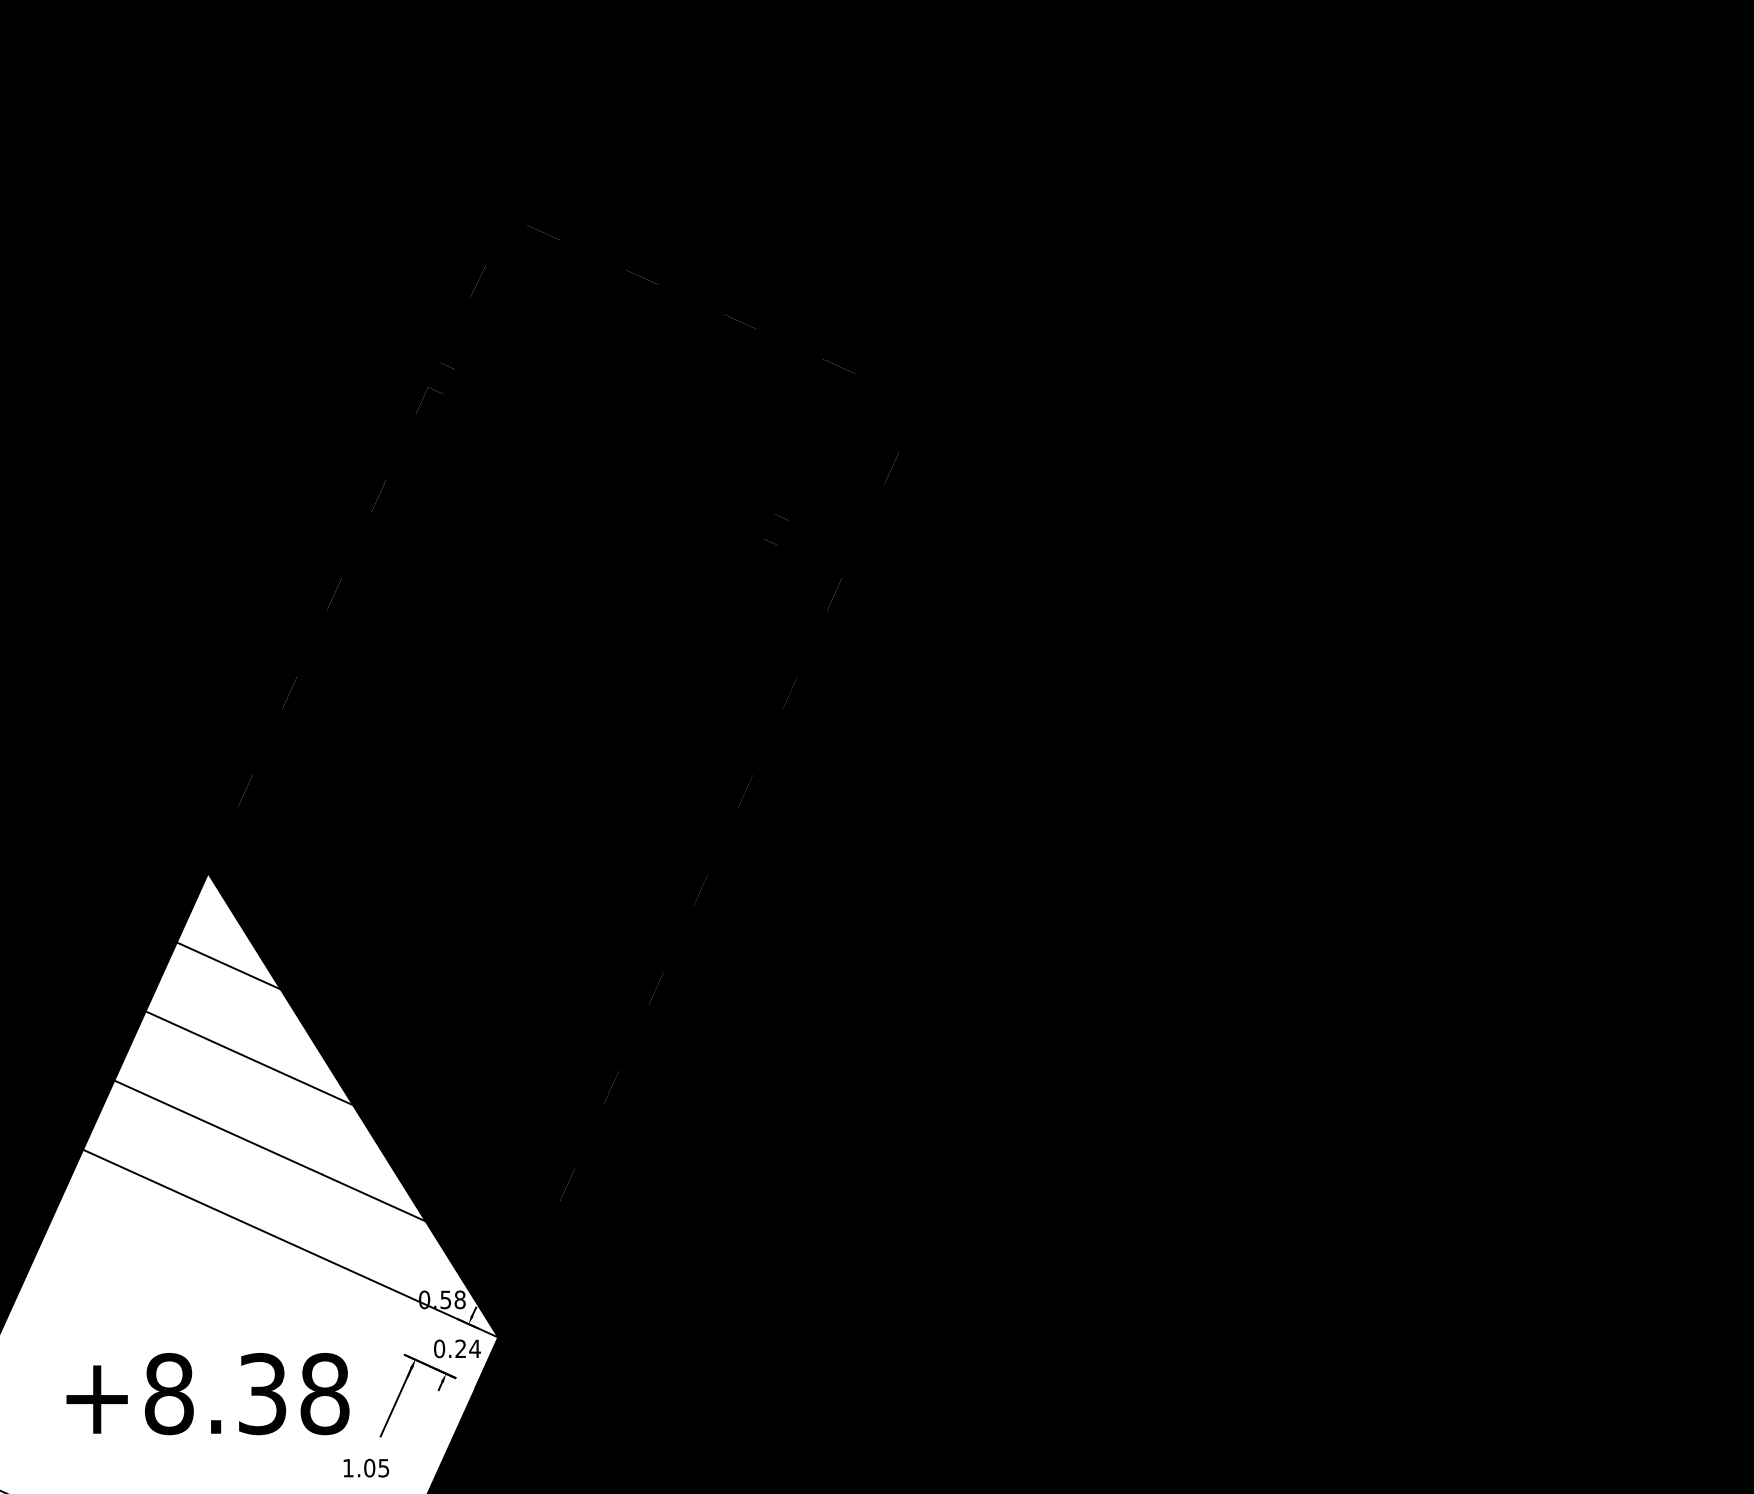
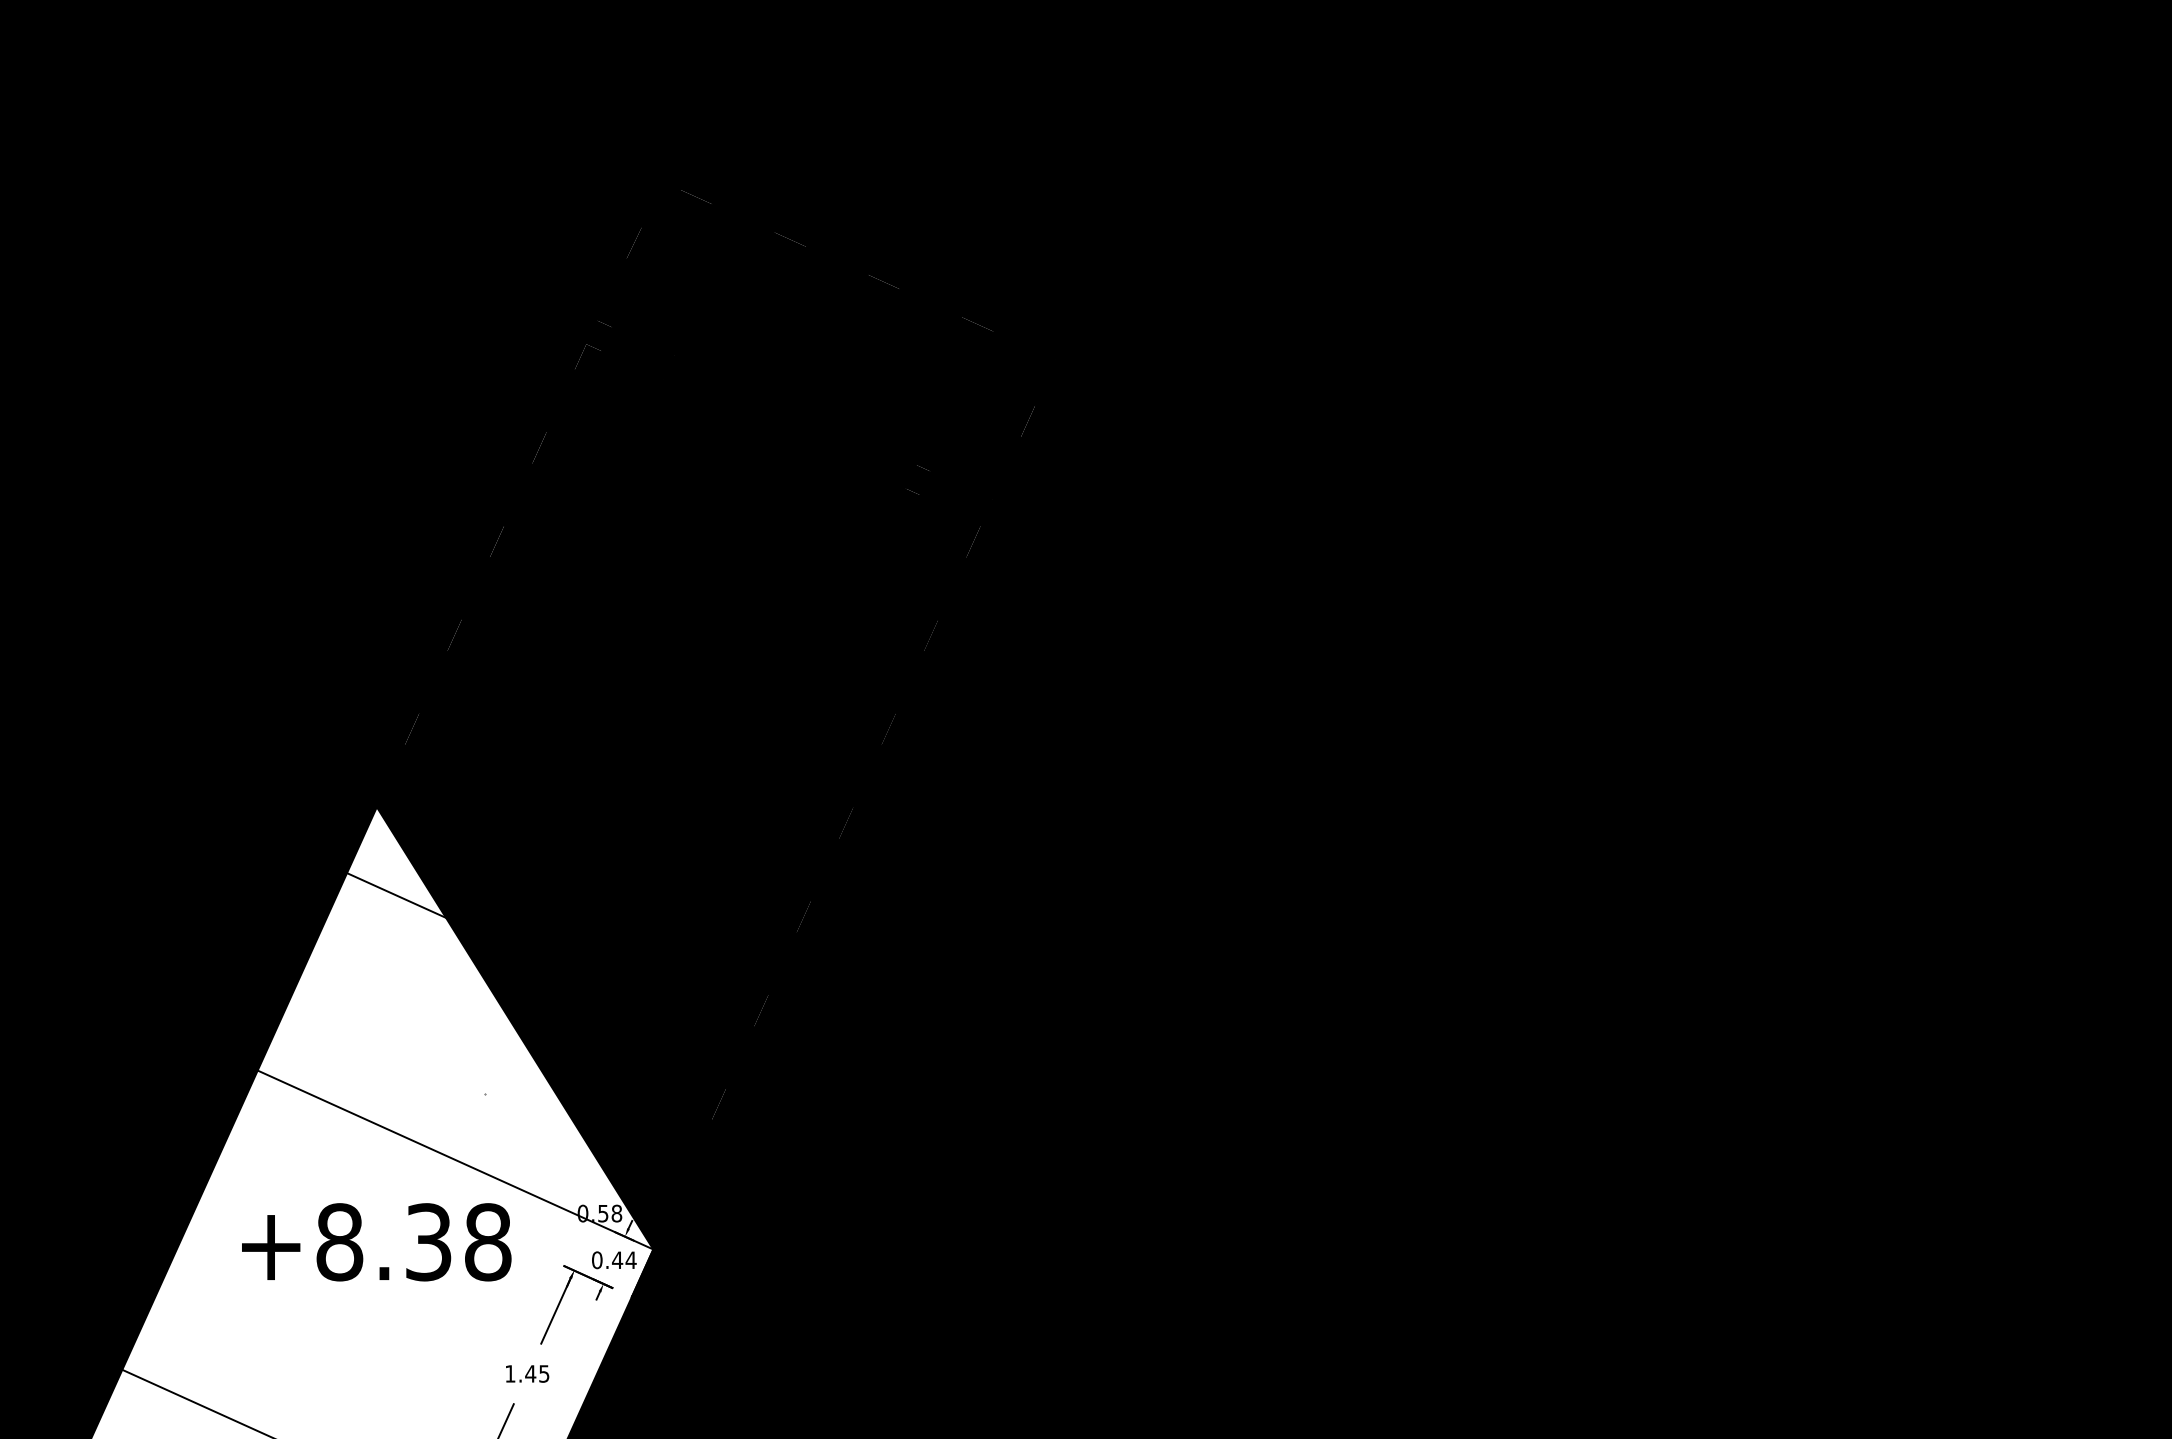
line: (249, 1058) -> (416, 983), removed
line: (269, 1150) -> (435, 1071), removed
text: (460, 1348) -> (617, 1259), 0.24 -> 0.44
text: (207, 1394) -> (376, 1242), moved
text: (369, 1467) -> (530, 1373), 1.05 -> 1.45

